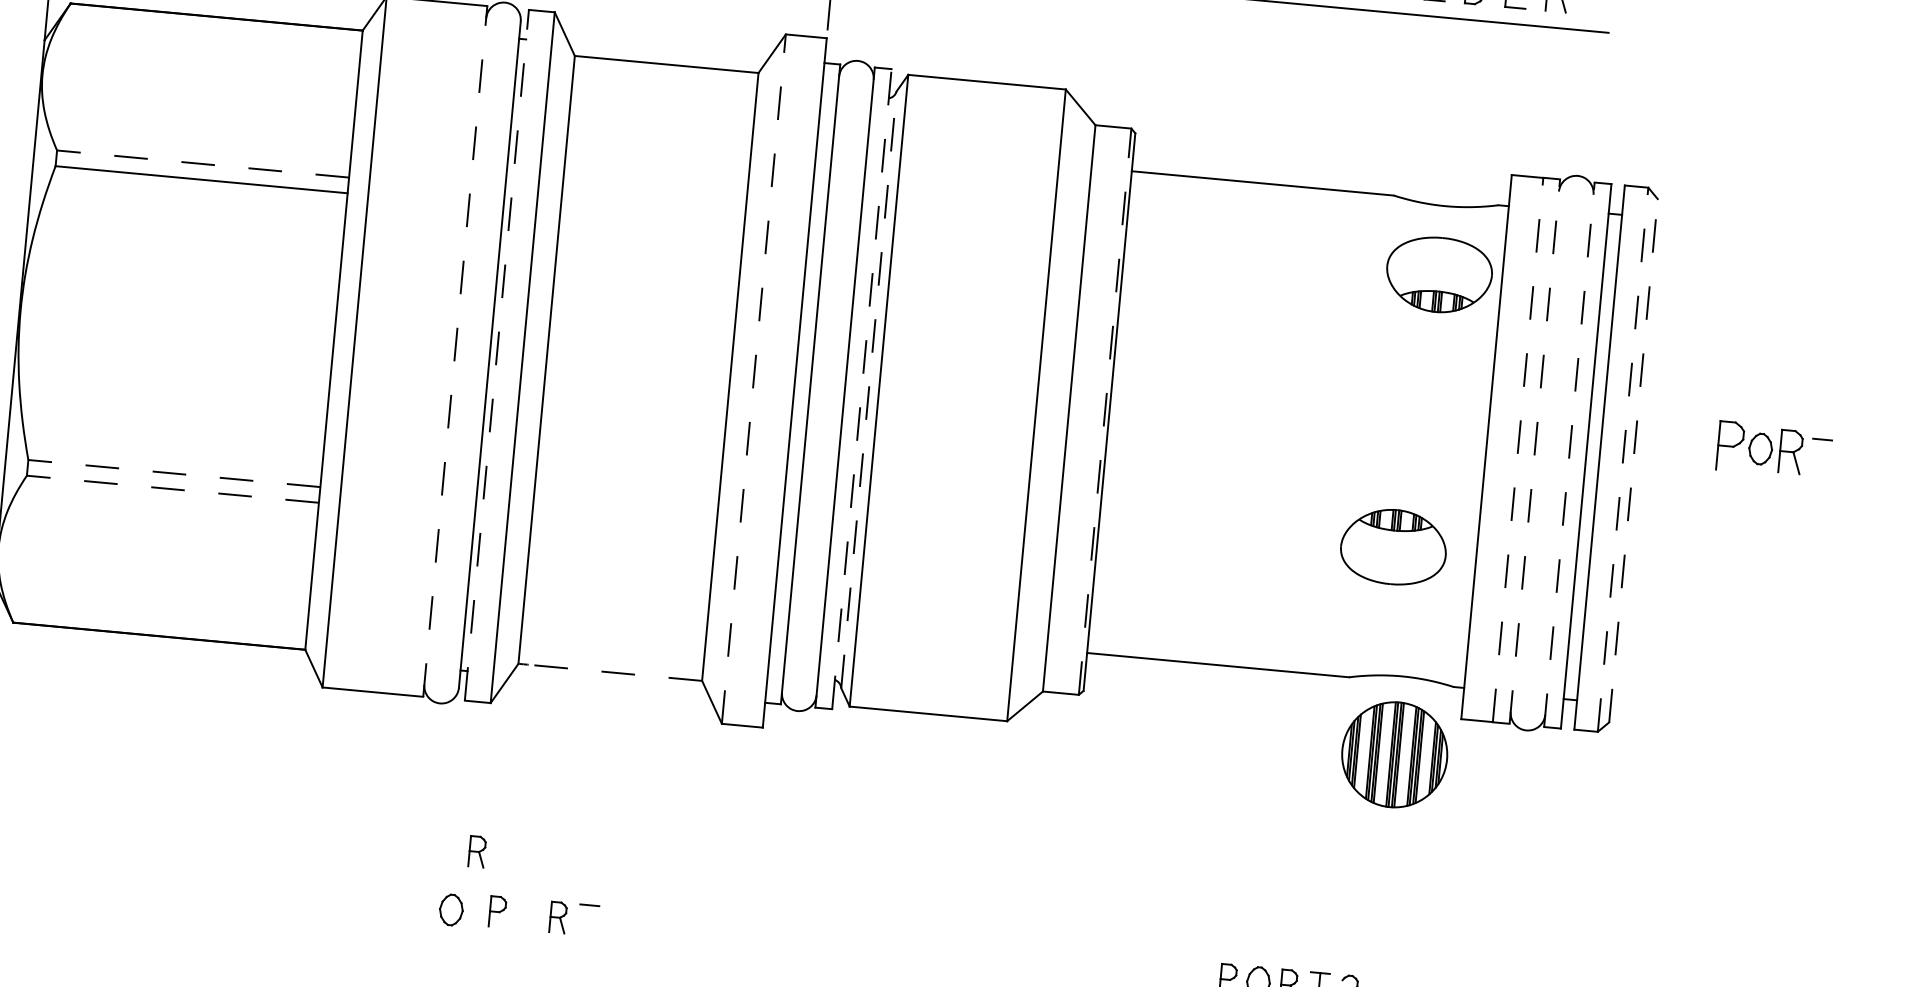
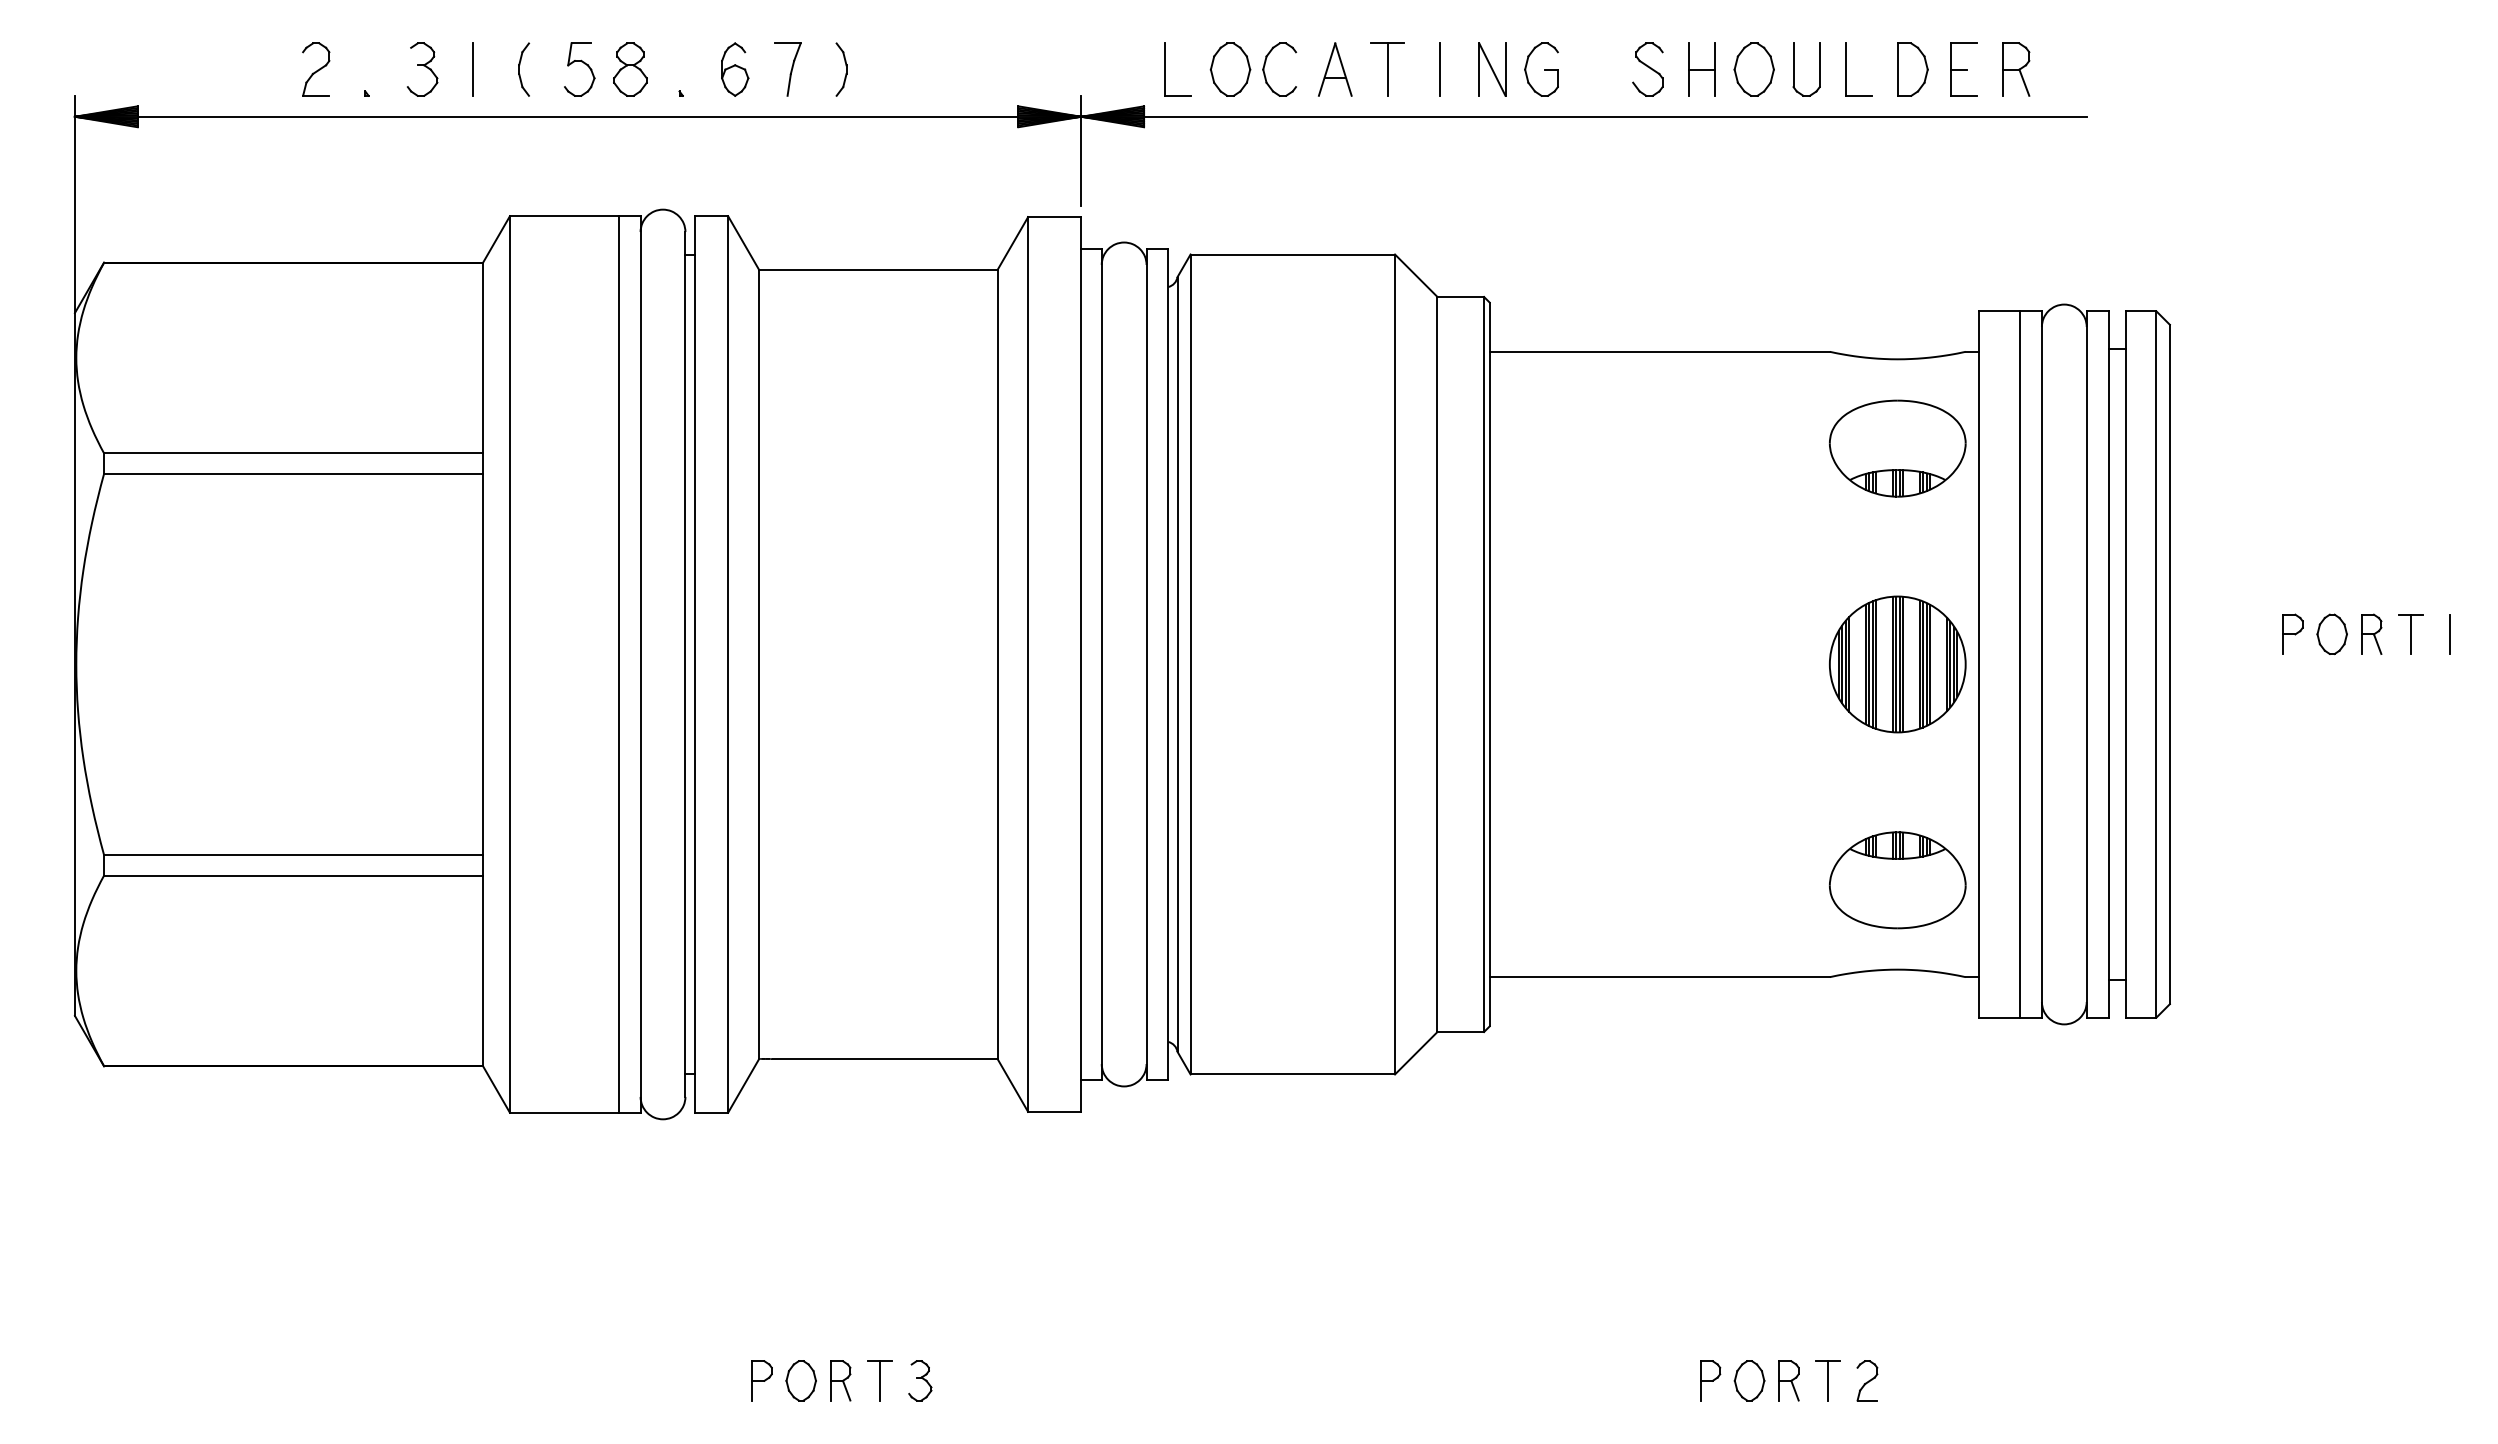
line: (202, 164) -> (293, 453), dashed -> solid
line: (438, 349) -> (618, 664), added
line: (455, 350) -> (640, 663), dashed -> solid
line: (496, 354) -> (694, 663), dashed -> solid
line: (754, 378) -> (1028, 663), dashed -> solid
line: (862, 388) -> (1168, 663), dashed -> solid
line: (869, 389) -> (1177, 663), dashed -> solid
line: (1105, 411) -> (1484, 664), dashed -> solid
part: (1730, 445) -> (2292, 633), size x0.62
line: (1518, 449) -> (2020, 663), dashed -> solid
line: (1534, 450) -> (2041, 663), dashed -> solid
part: (1790, 451) -> (2371, 633), size x0.71
line: (1569, 454) -> (2086, 663), dashed -> solid
line: (1820, 454) -> (2410, 634), added
line: (1851, 457) -> (2450, 634), added
line: (1623, 459) -> (2156, 663), dashed -> solid
line: (1633, 460) -> (2169, 664), dashed -> solid
line: (174, 473) -> (293, 855), dashed -> solid
line: (172, 489) -> (293, 875), dashed -> solid
part: (1393, 547) -> (1897, 880), moved
line: (614, 673) -> (884, 1059), dashed -> solid
part: (1394, 754) -> (1897, 664), moved
part: (477, 851) -> (728, 1305), removed
part: (450, 909) -> (800, 1380), moved
line: (588, 920) -> (879, 1380), added
part: (619, 923) -> (920, 1380), added

